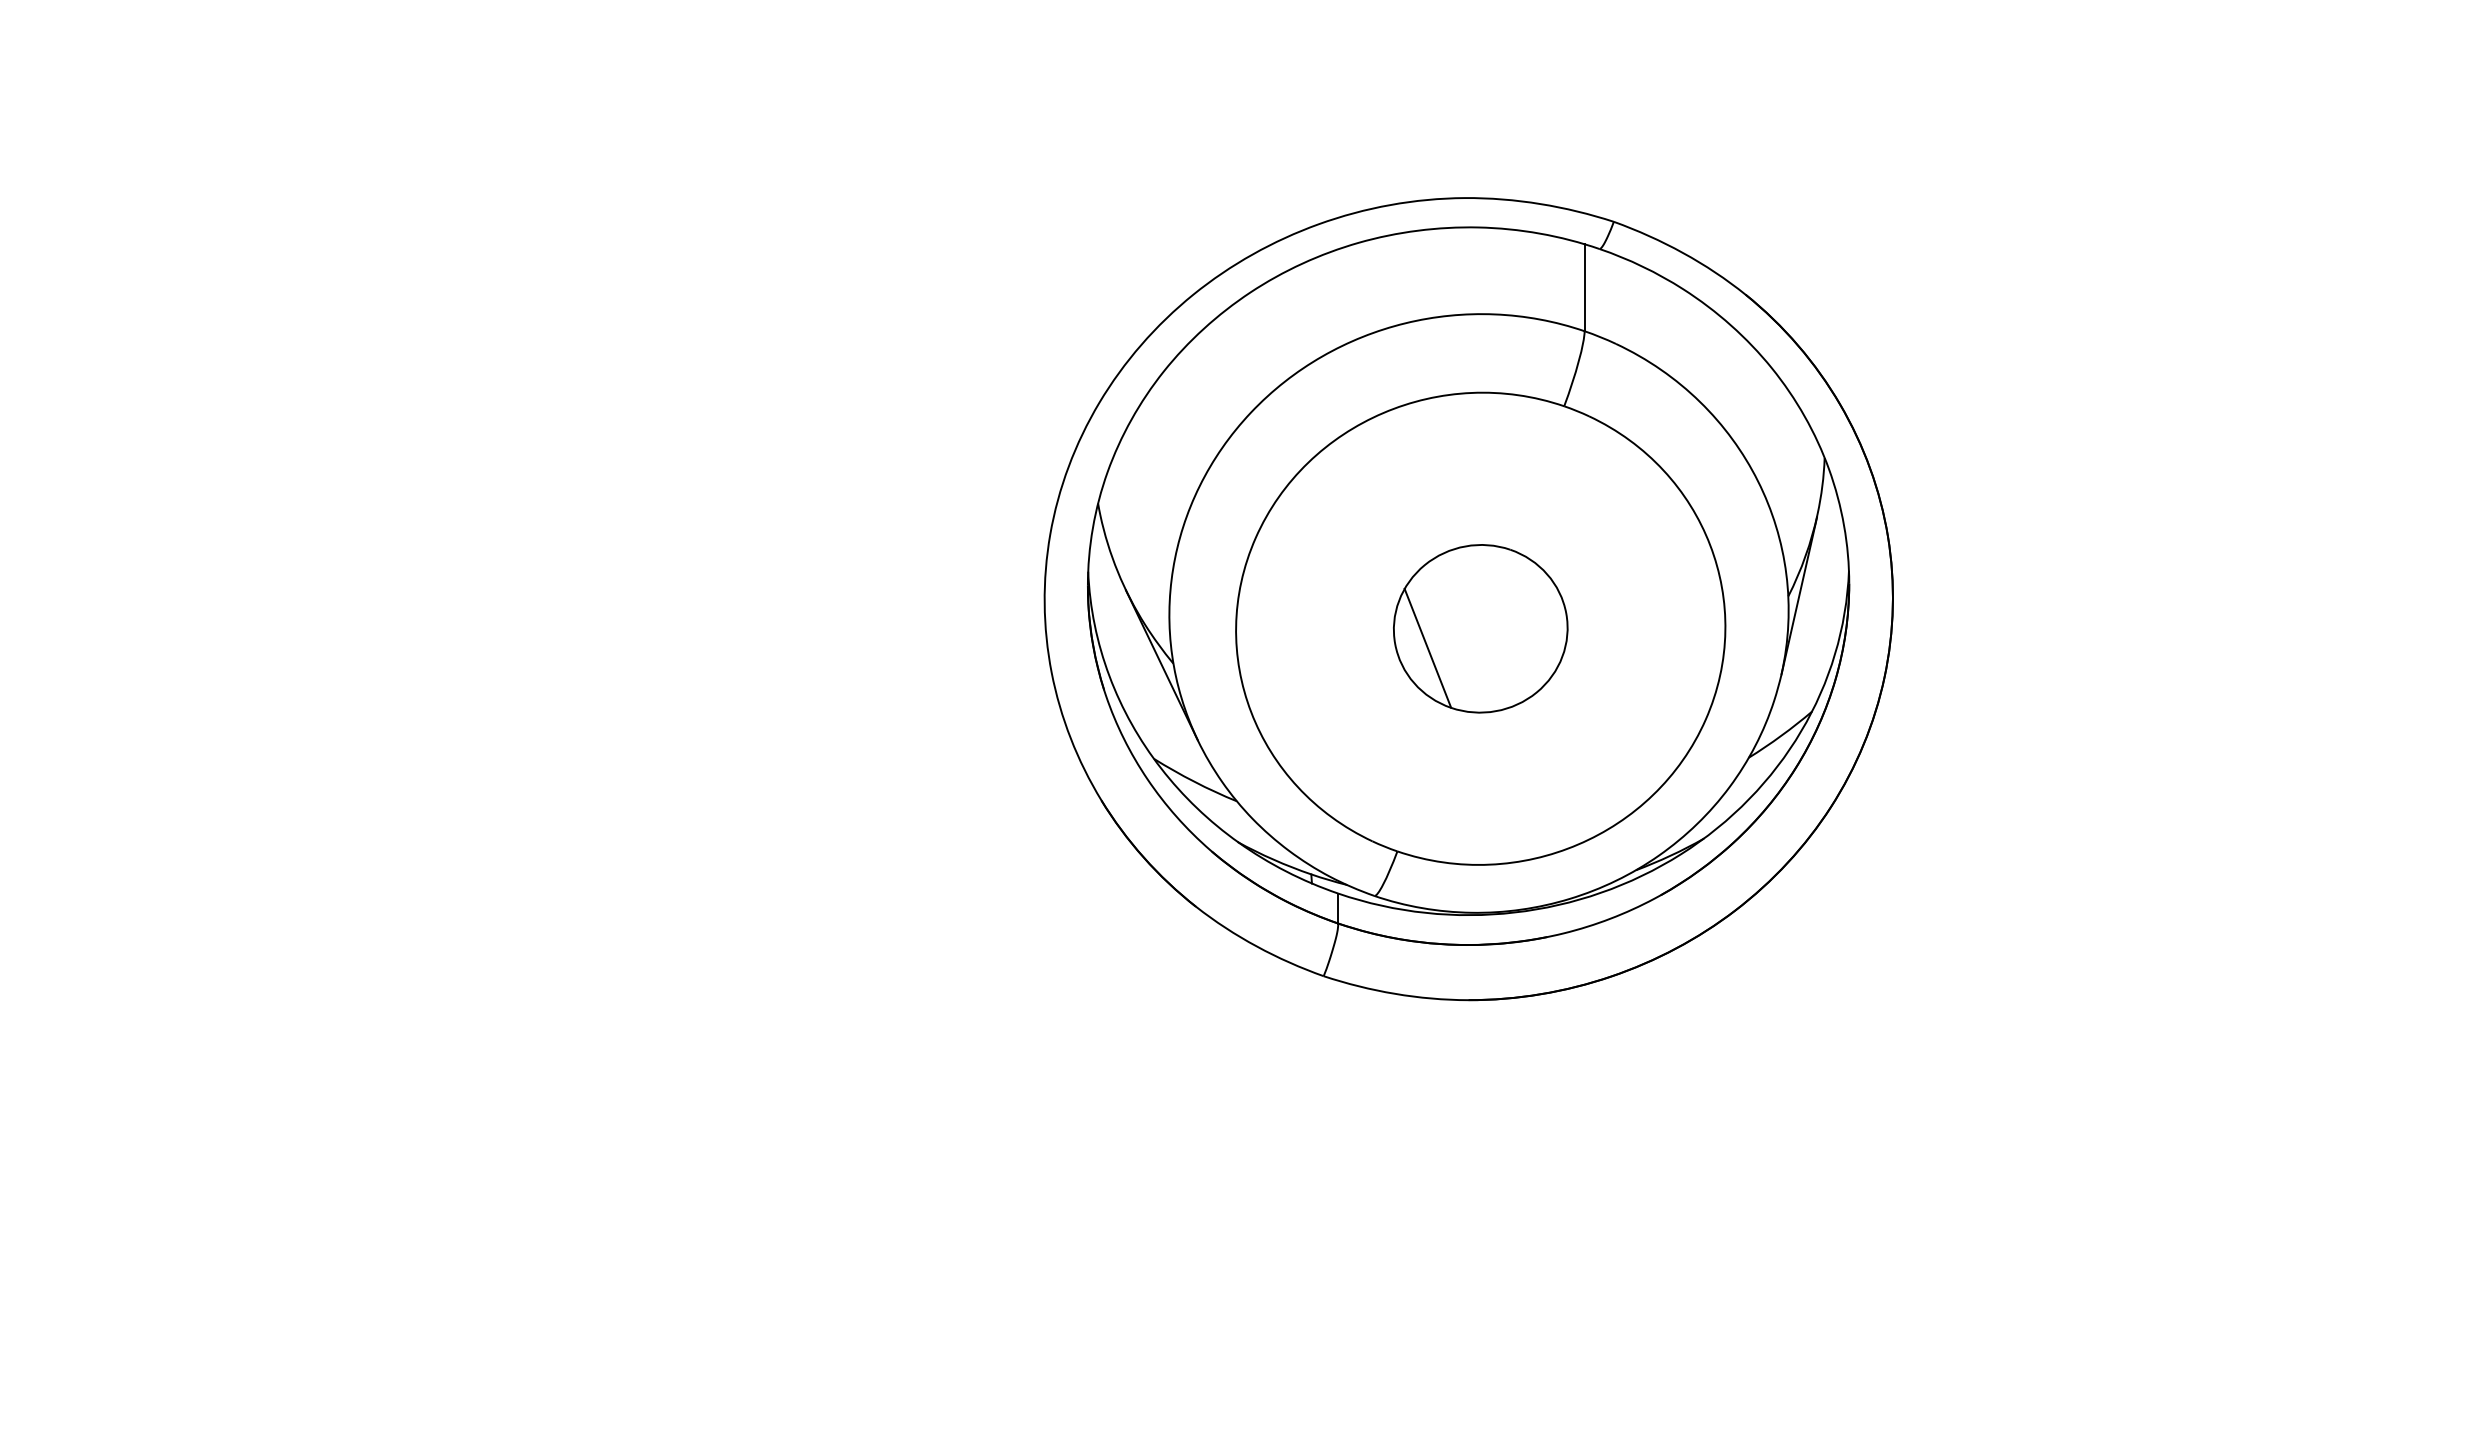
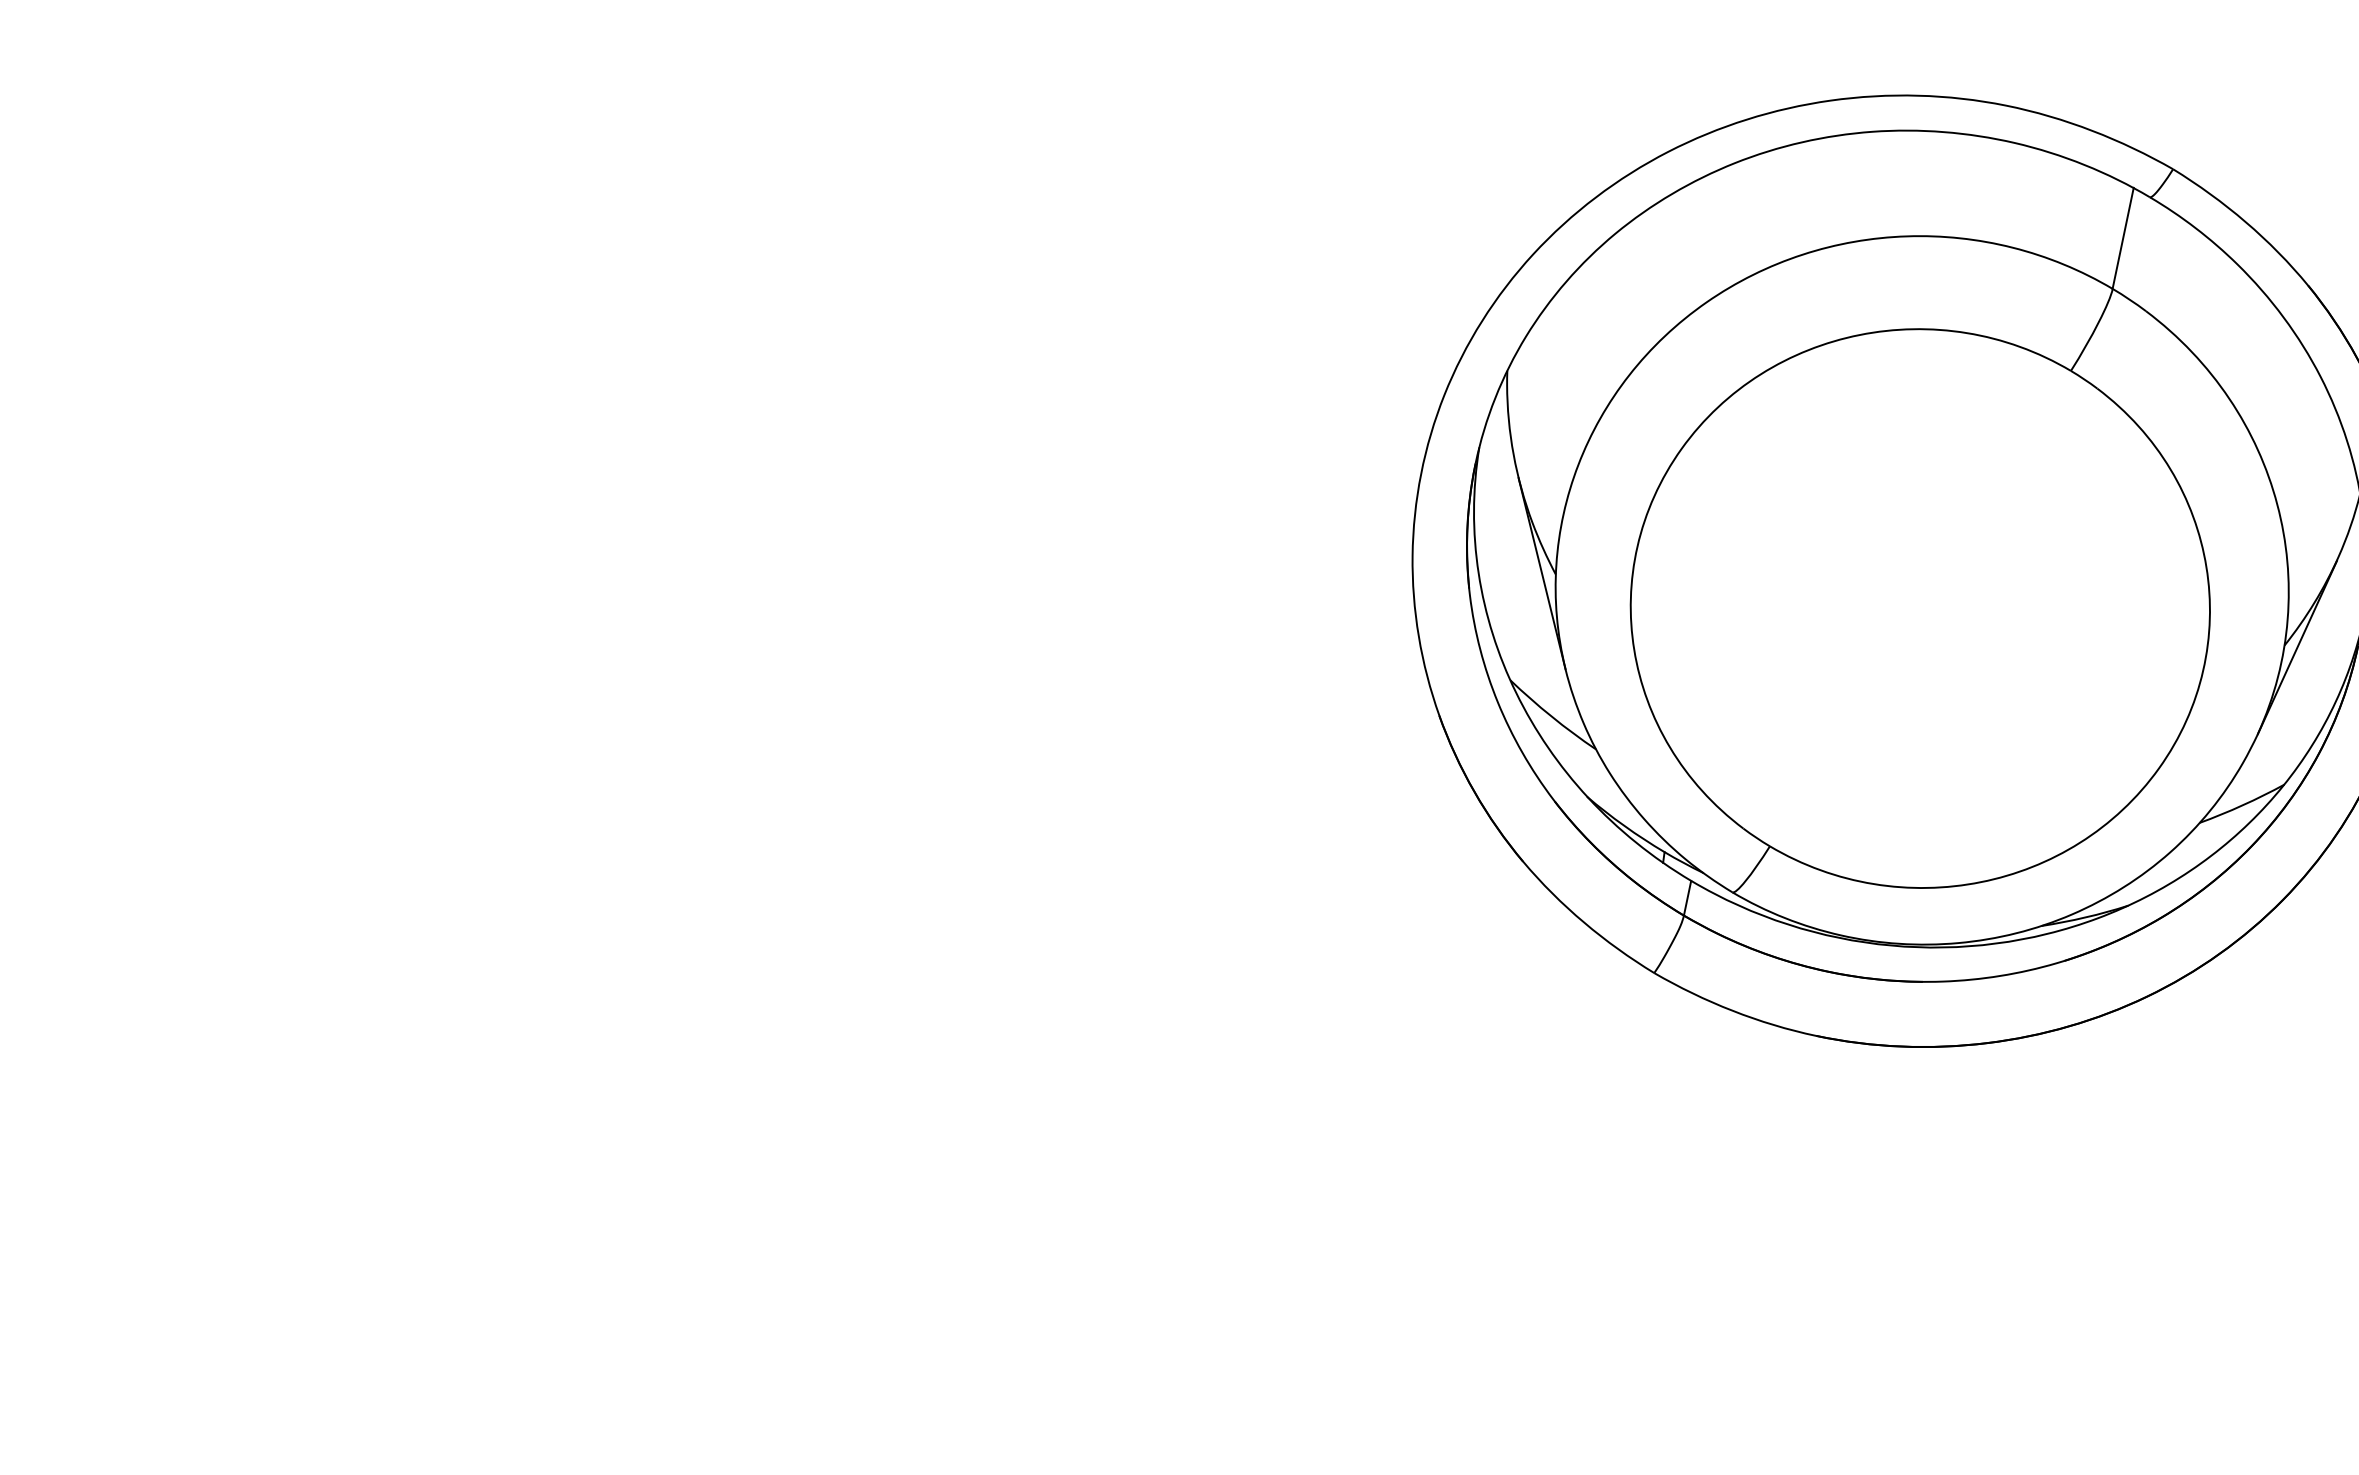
part: (1480, 628) -> (1920, 608), removed

